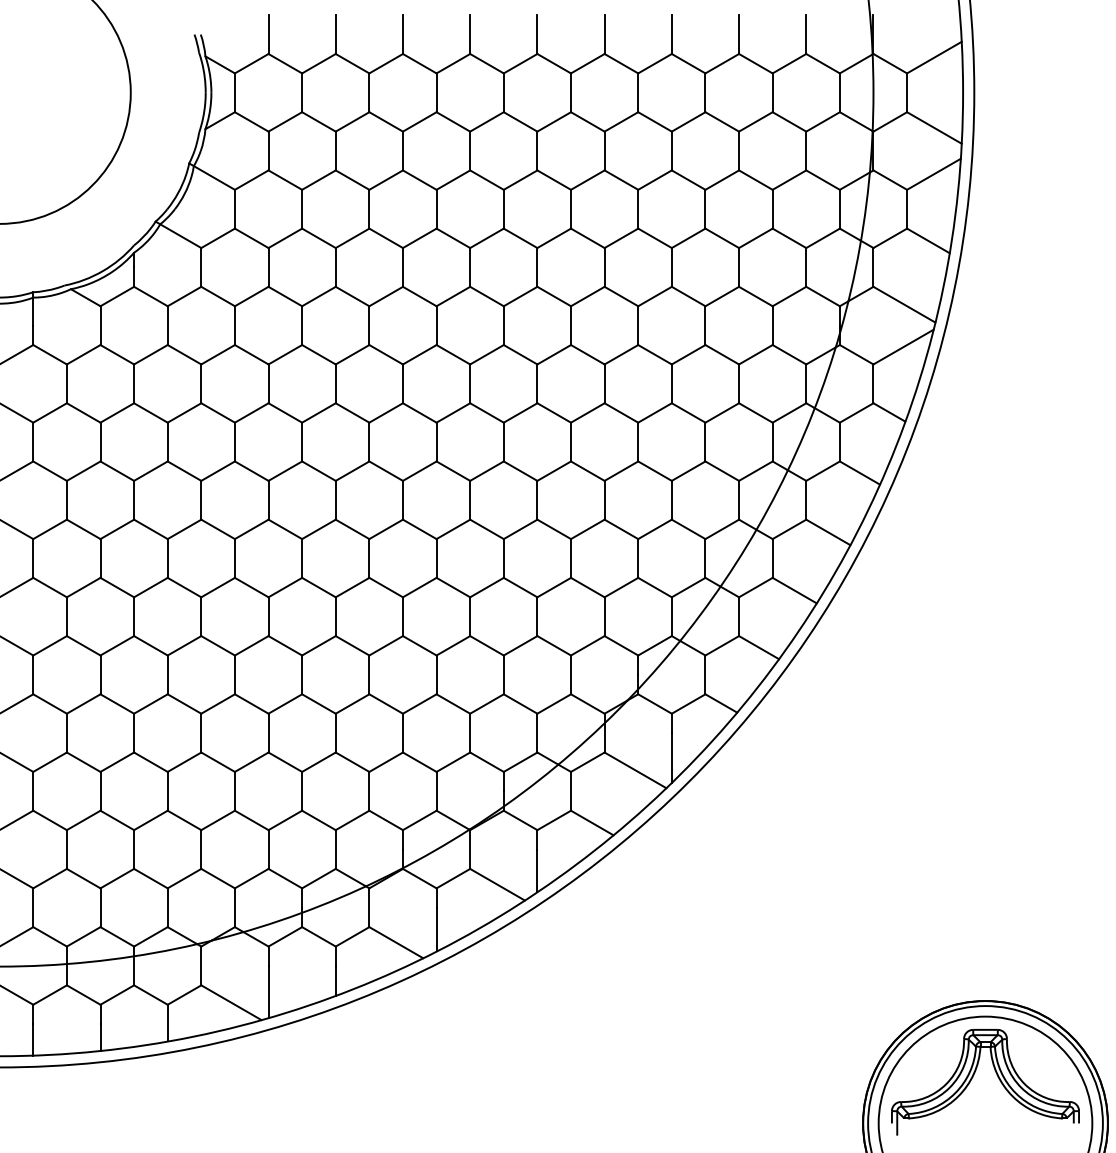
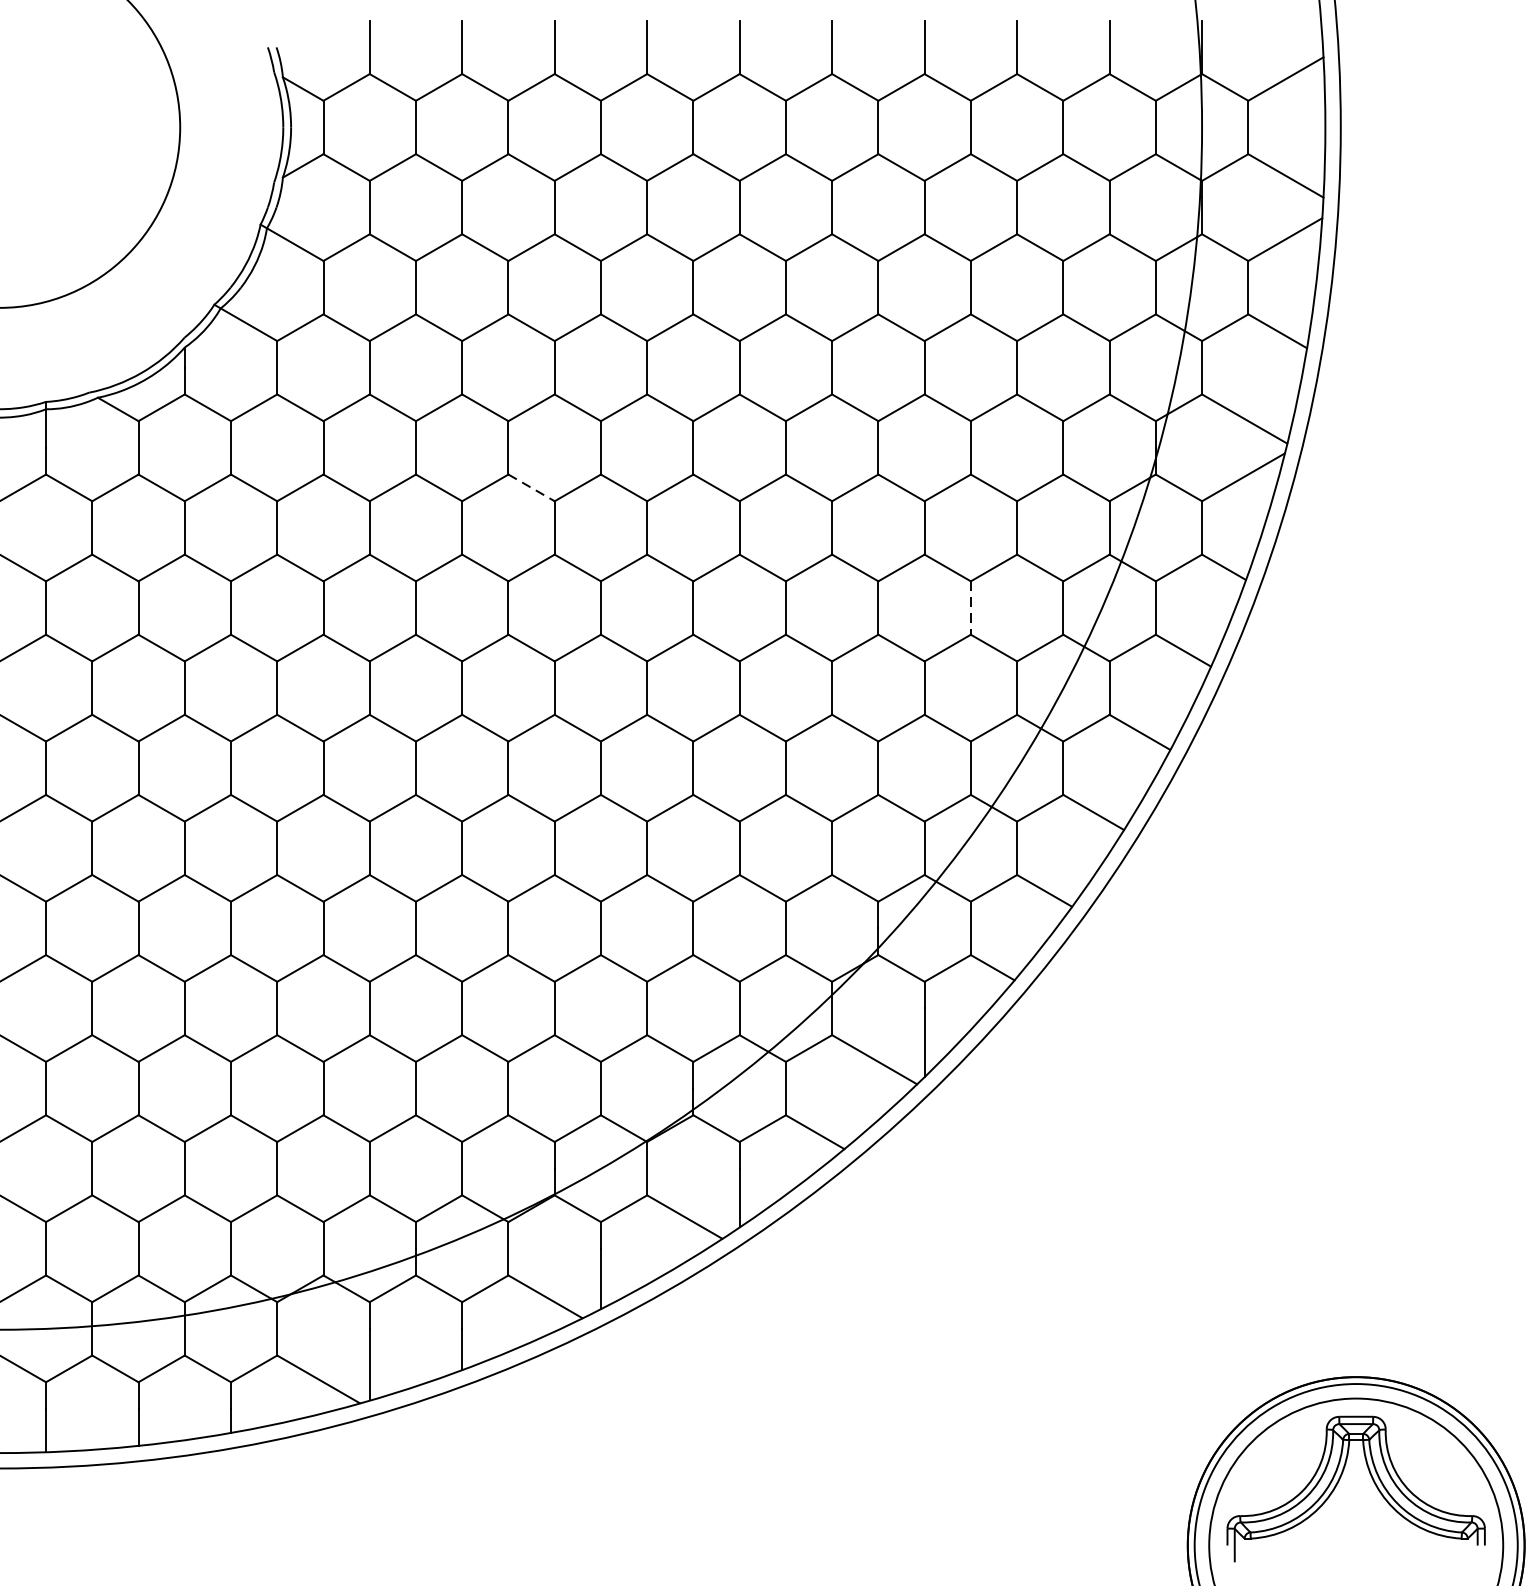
line: (386, 355) -> (532, 488), solid -> dashed
line: (705, 442) -> (970, 608), solid -> dashed

